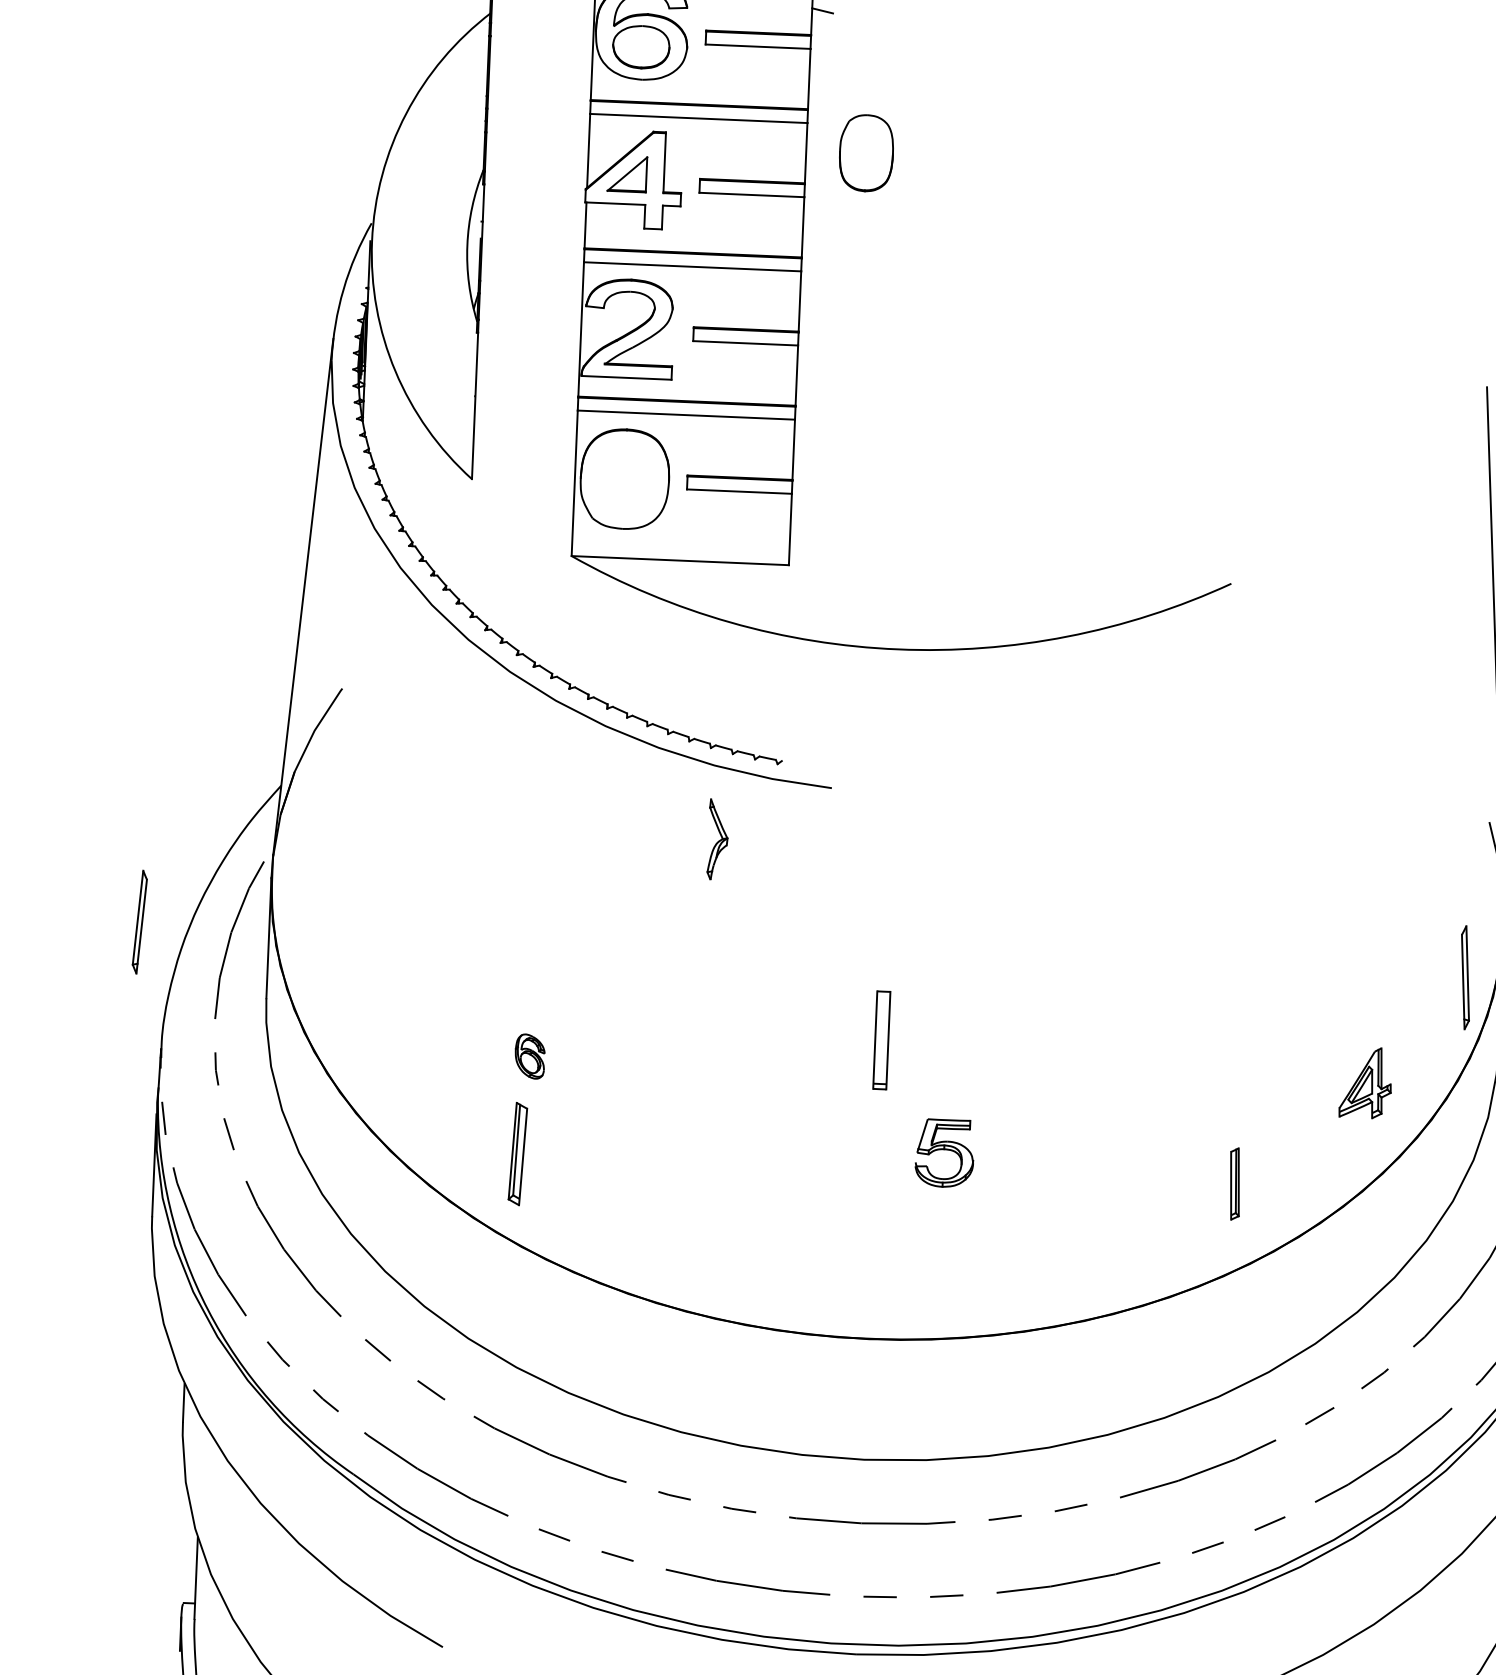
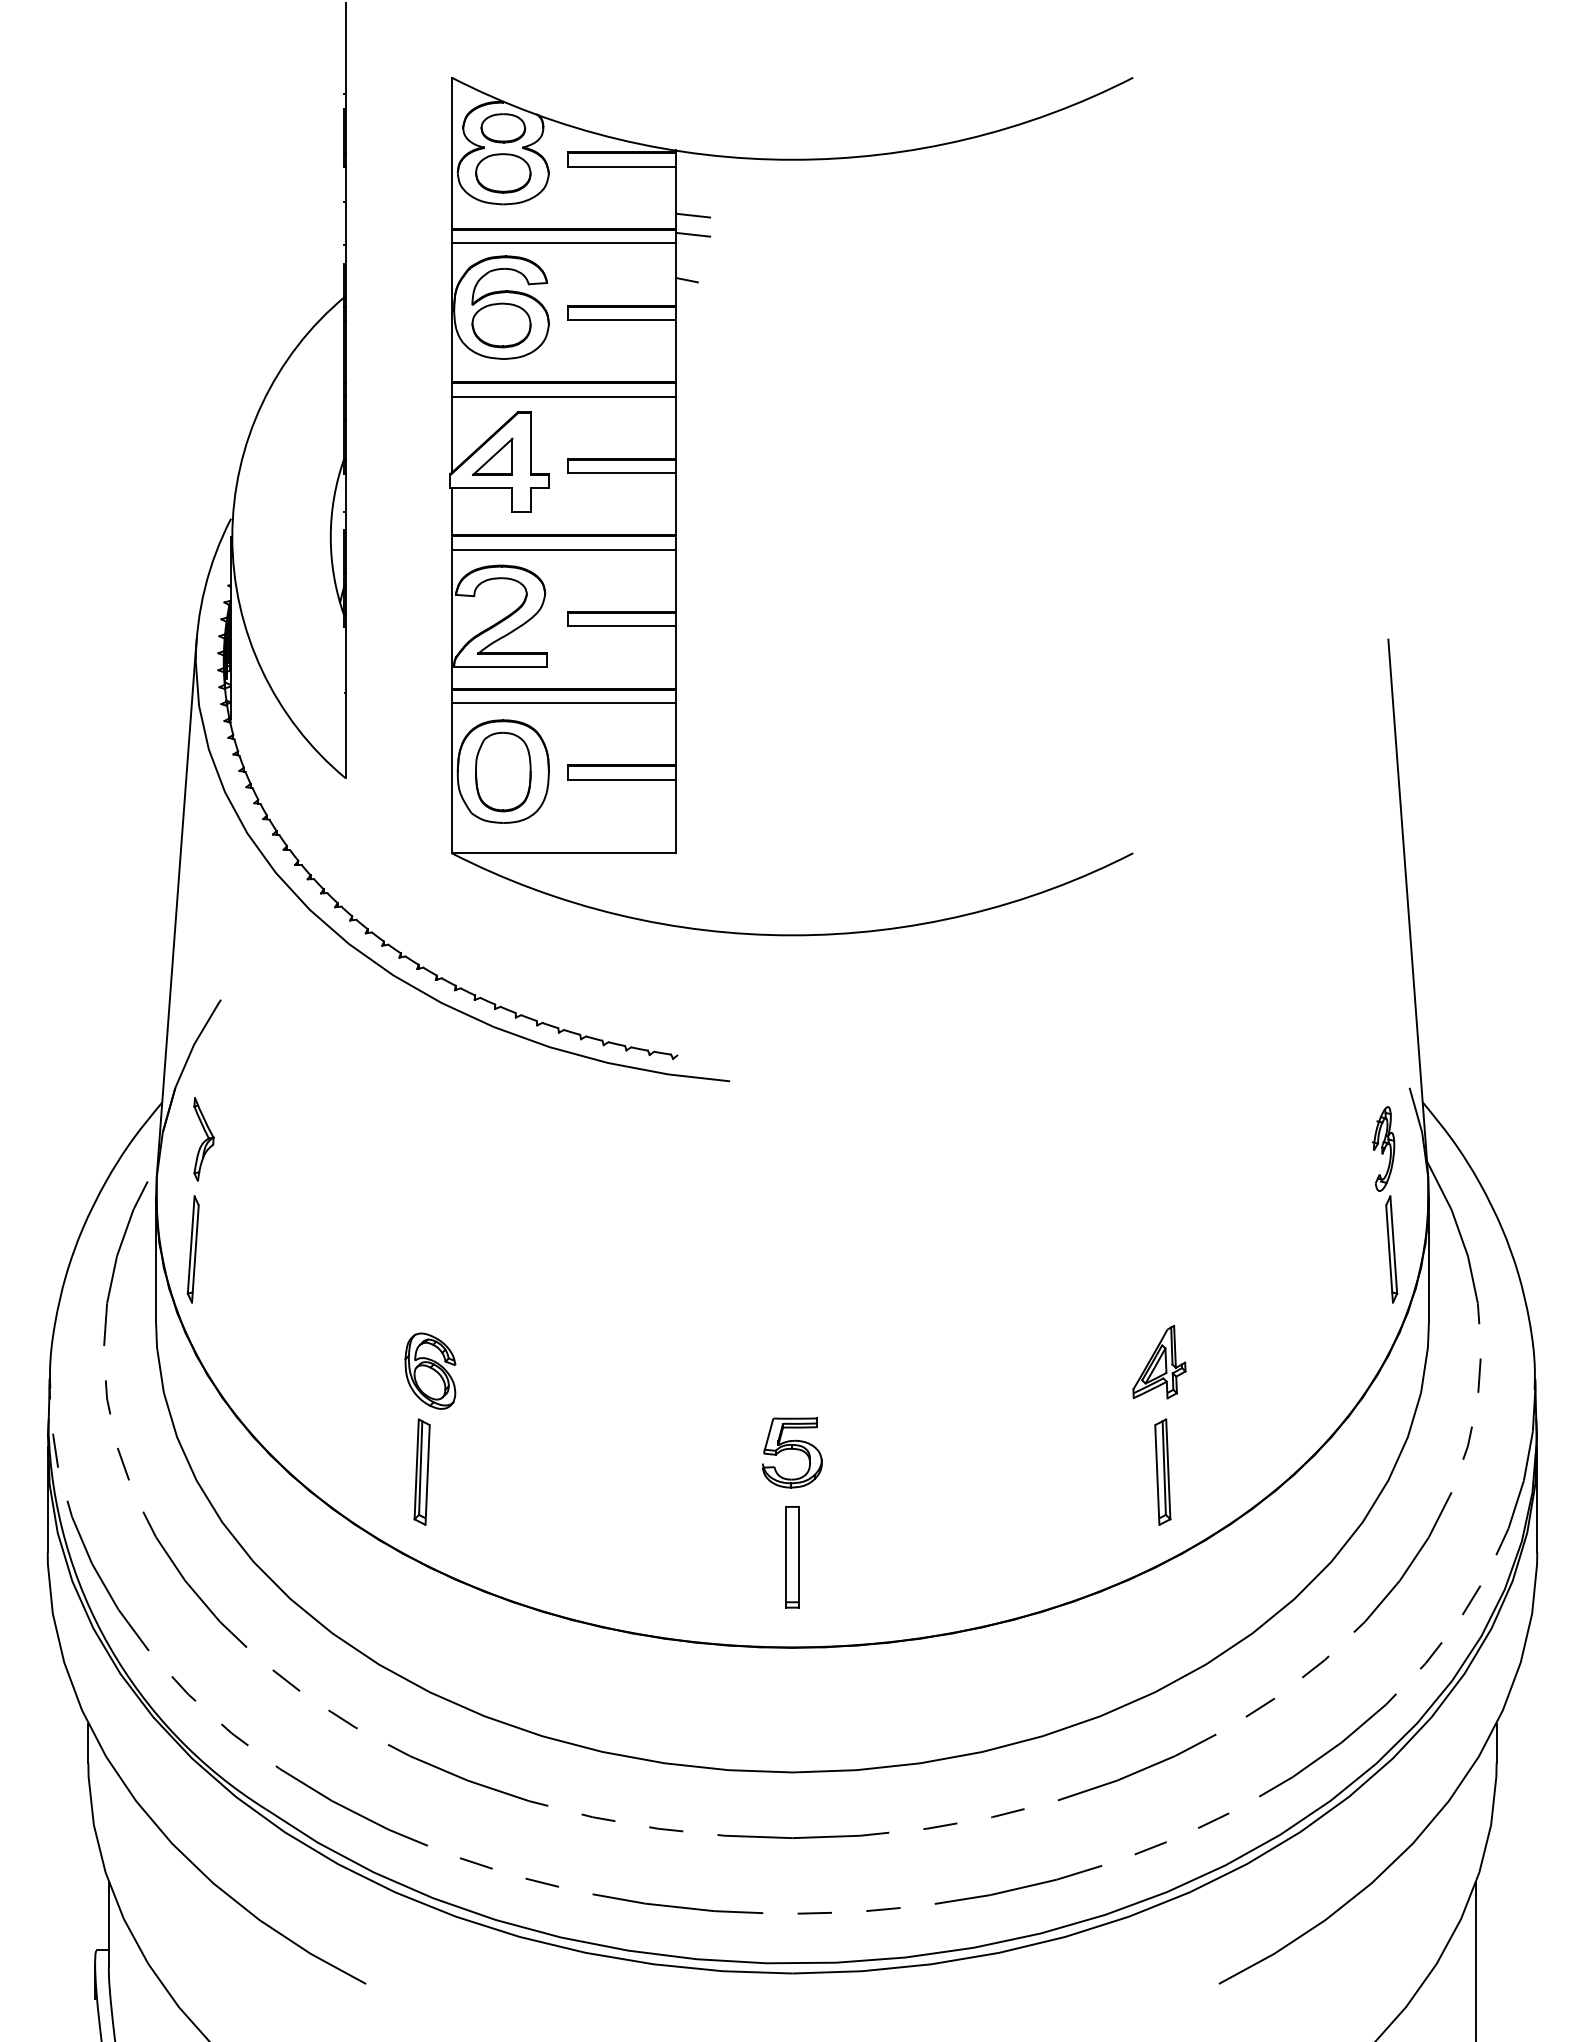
part: (866, 153) -> (503, 772), moved
part: (717, 839) -> (203, 1139), moved
part: (1461, 879) -> (1383, 1148), added
part: (139, 922) -> (192, 1249), moved
part: (881, 1040) -> (792, 1557), moved
part: (530, 1055) -> (430, 1370), size x1.67
part: (1365, 1083) -> (1159, 1362), moved
part: (944, 1152) -> (792, 1452), moved
part: (1234, 1183) -> (1162, 1471), size x1.43

